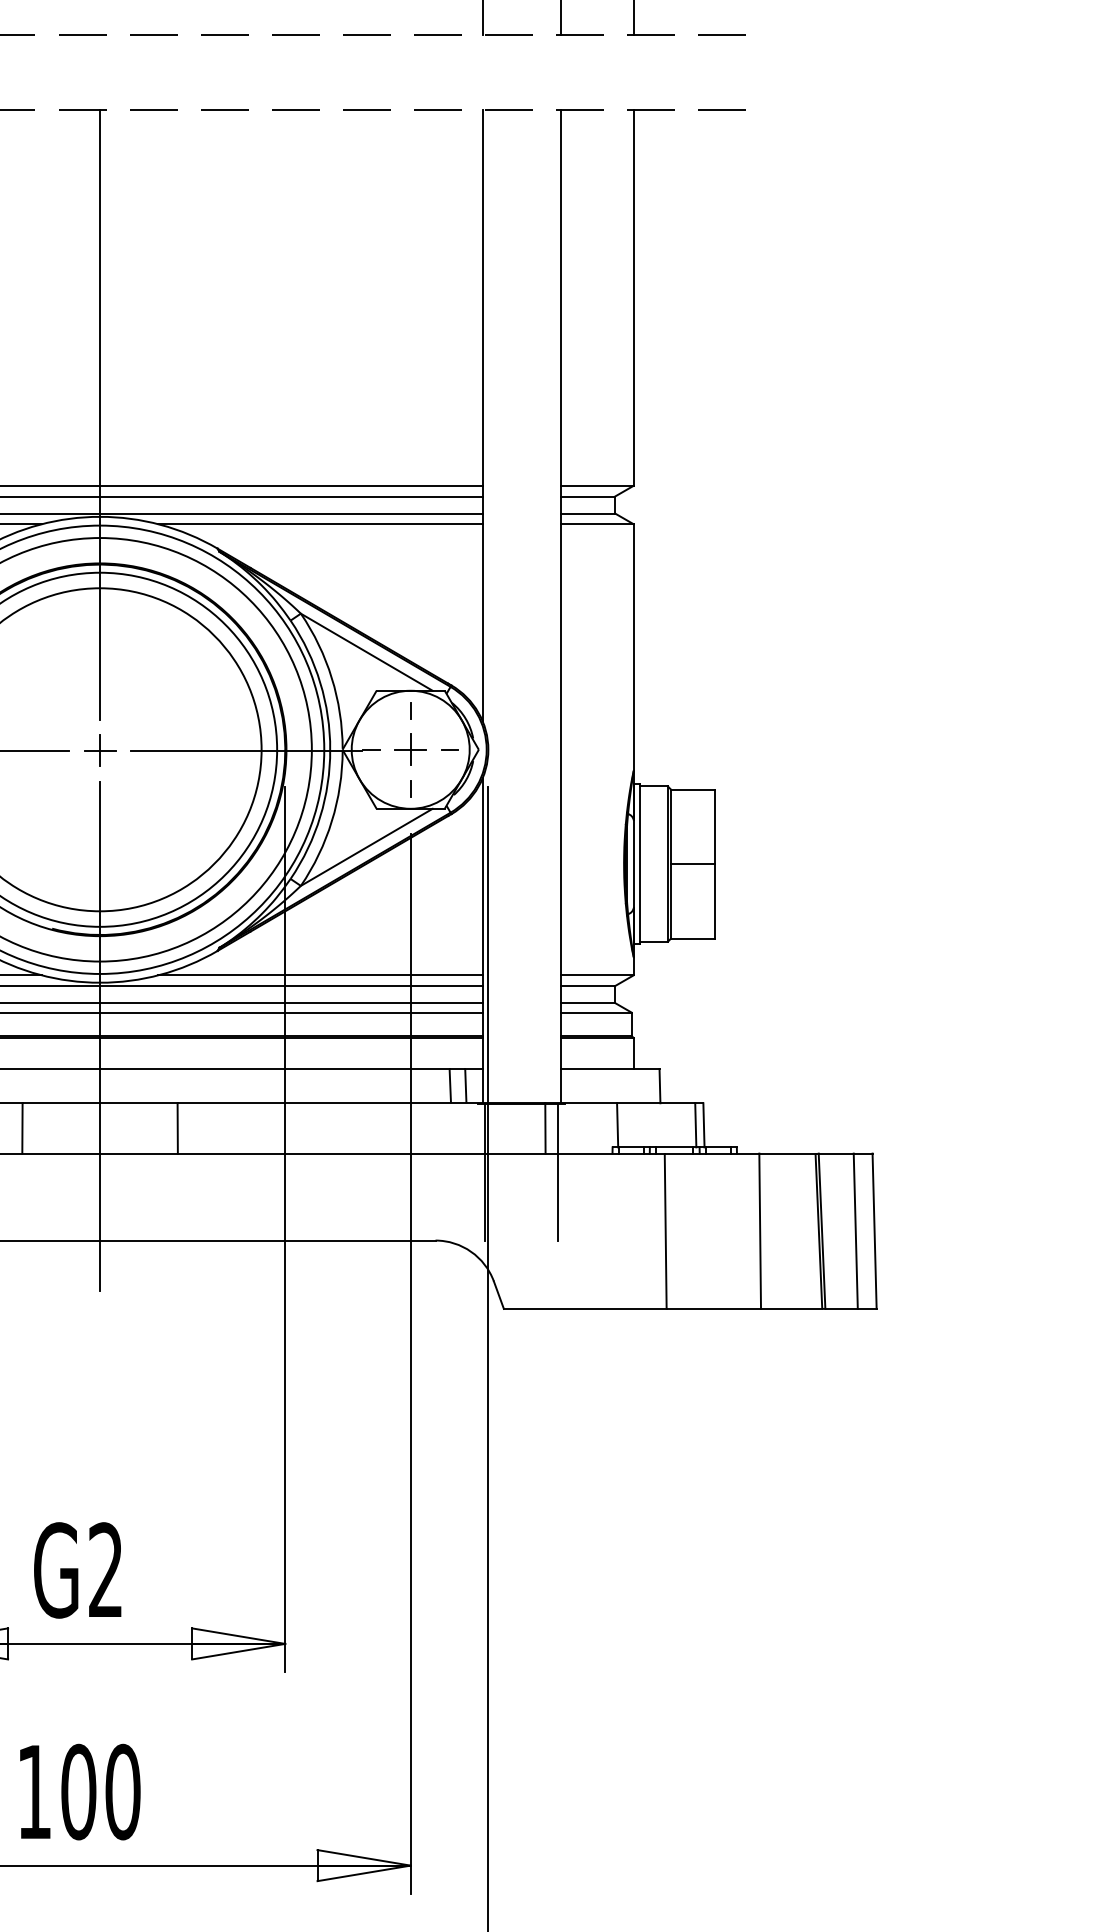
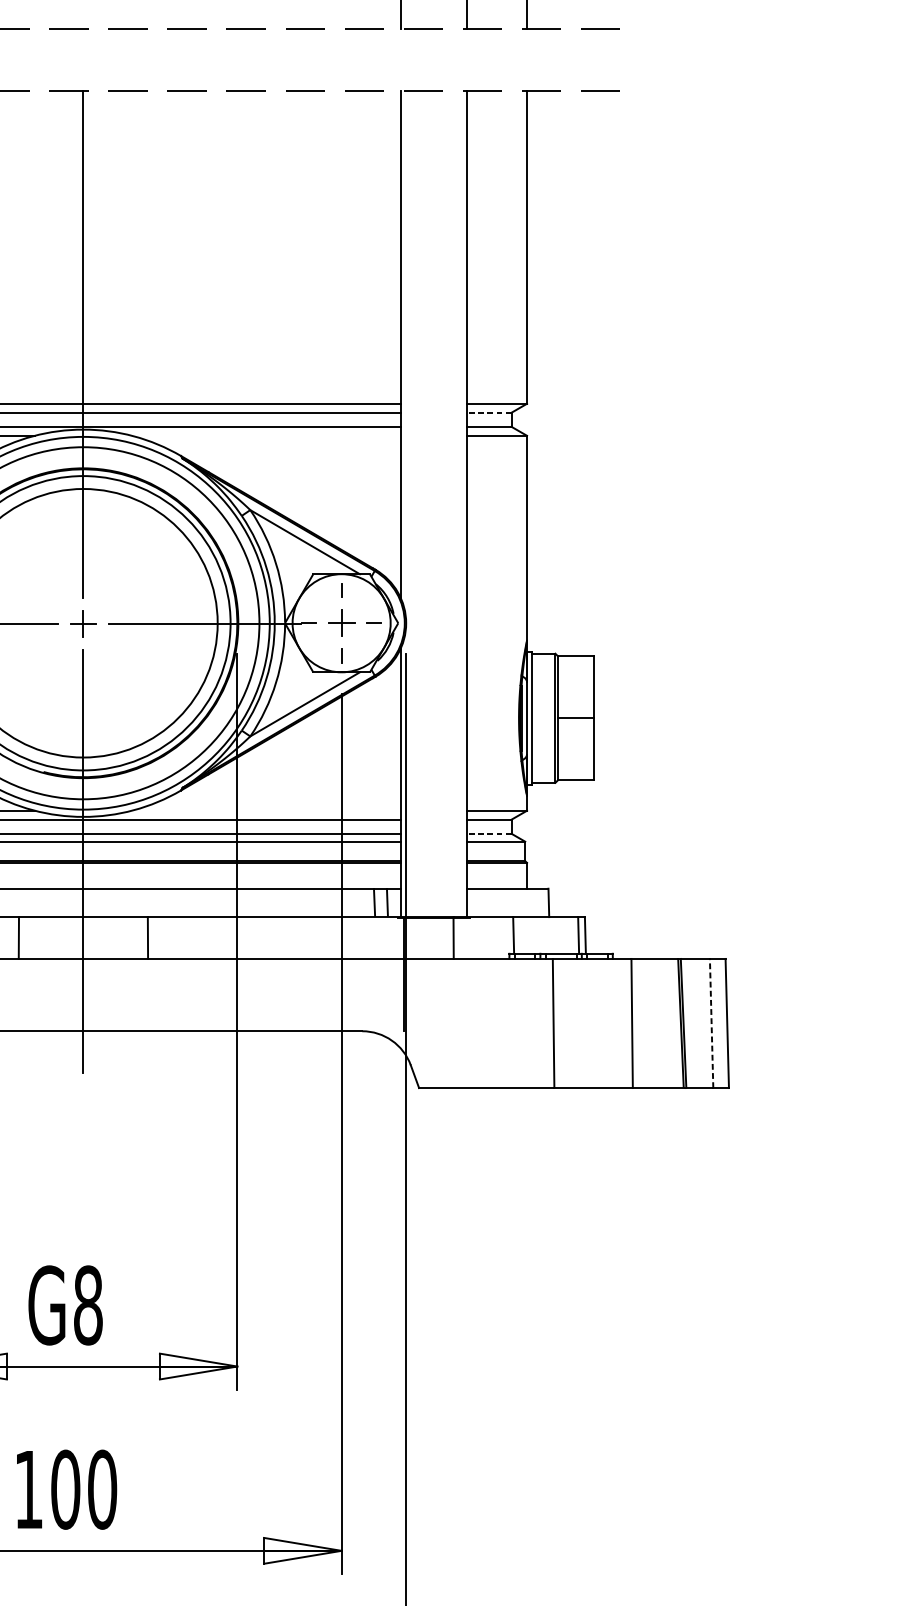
line: (587, 496) -> (488, 412), solid -> dashed
line: (320, 524) -> (266, 435), removed
line: (320, 975) -> (266, 810), removed
line: (587, 1003) -> (488, 834), solid -> dashed
line: (558, 1171) -> (464, 973), removed
line: (855, 1231) -> (711, 1023), solid -> dashed
text: (105, 1570) -> (87, 1305), G2 -> G8

